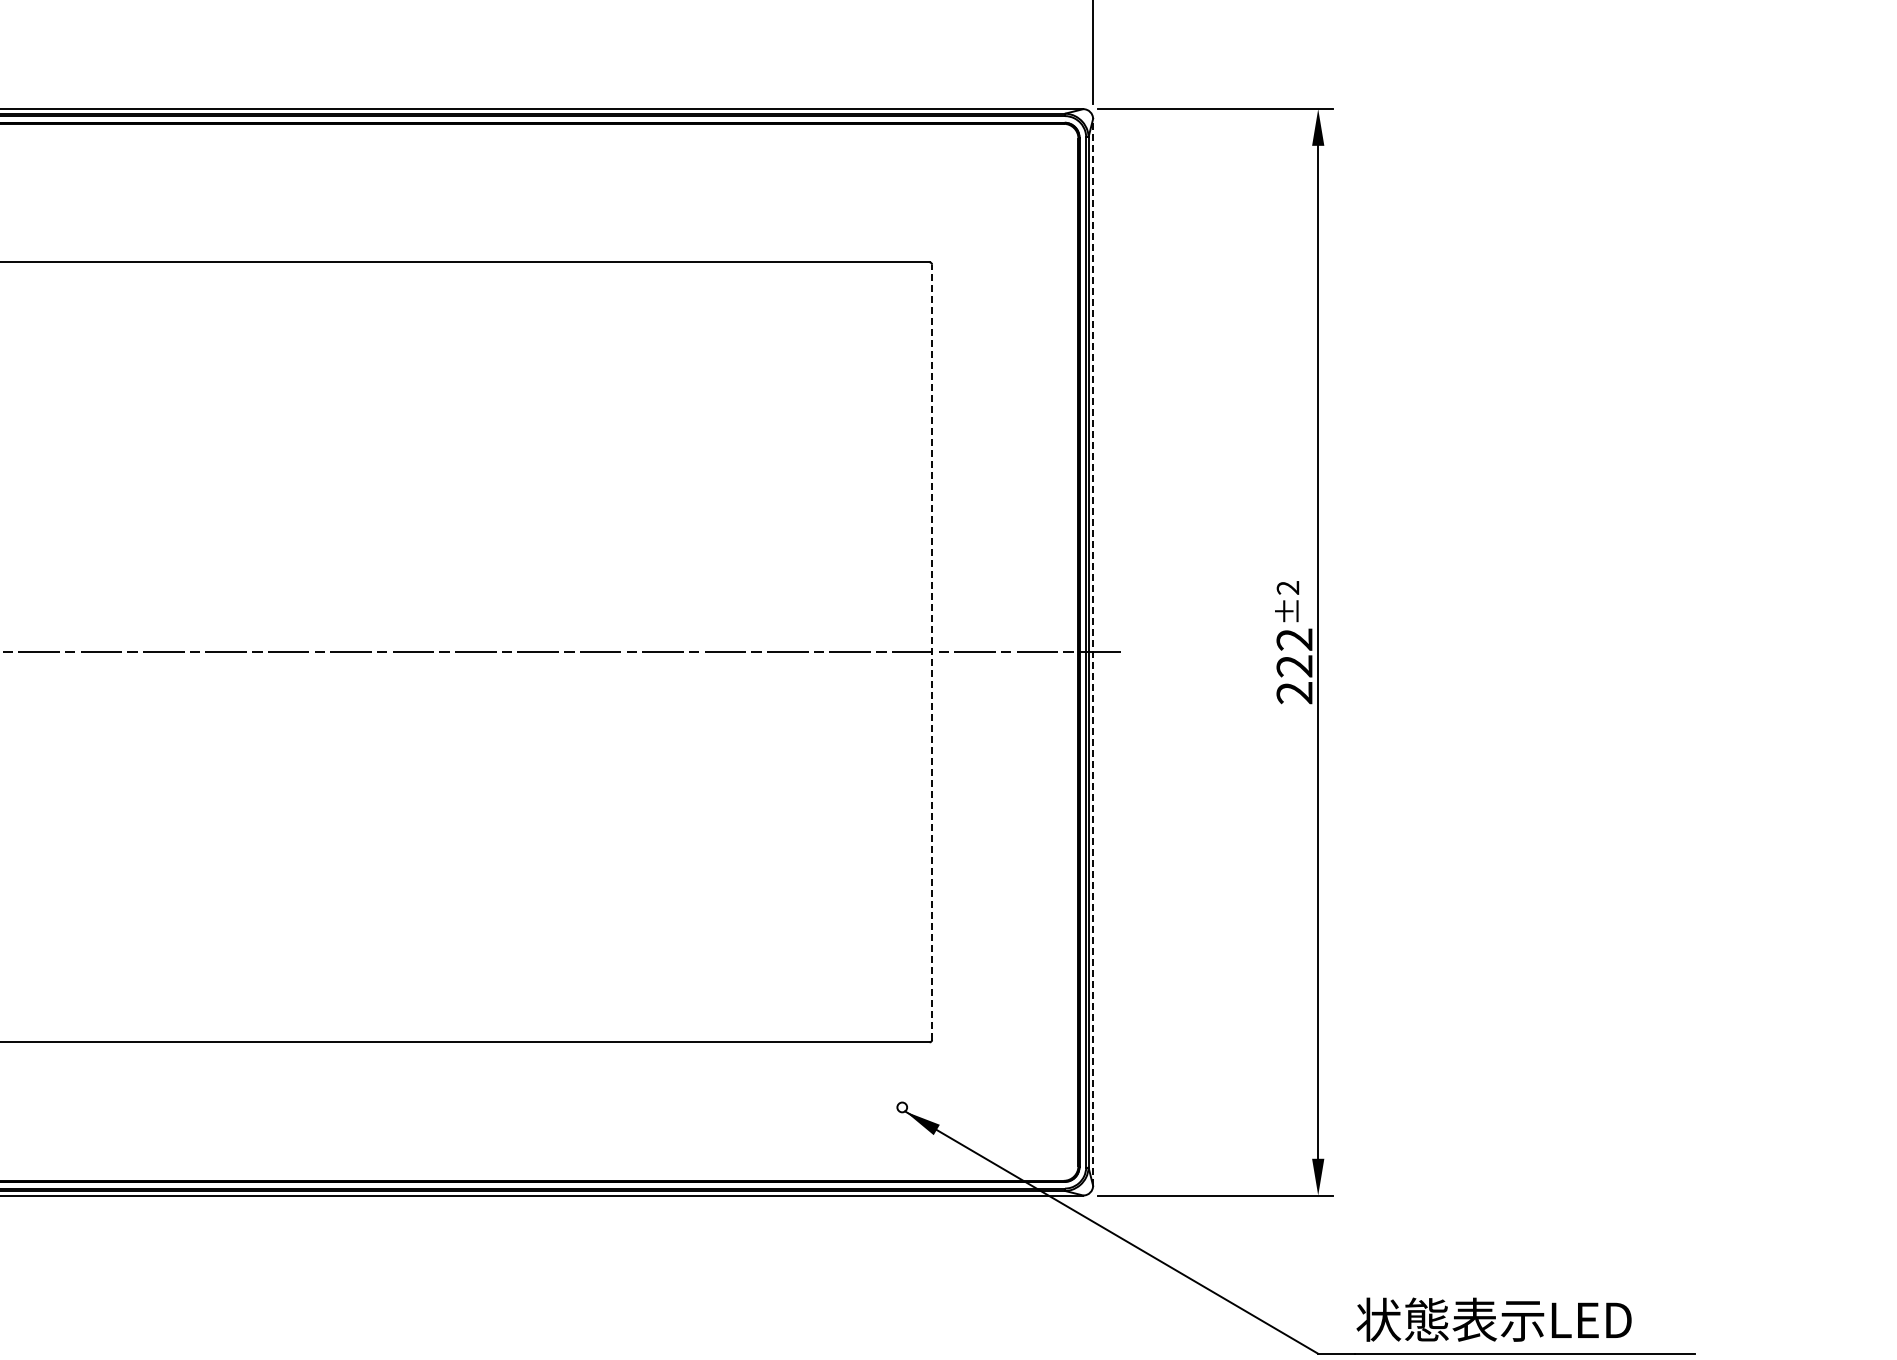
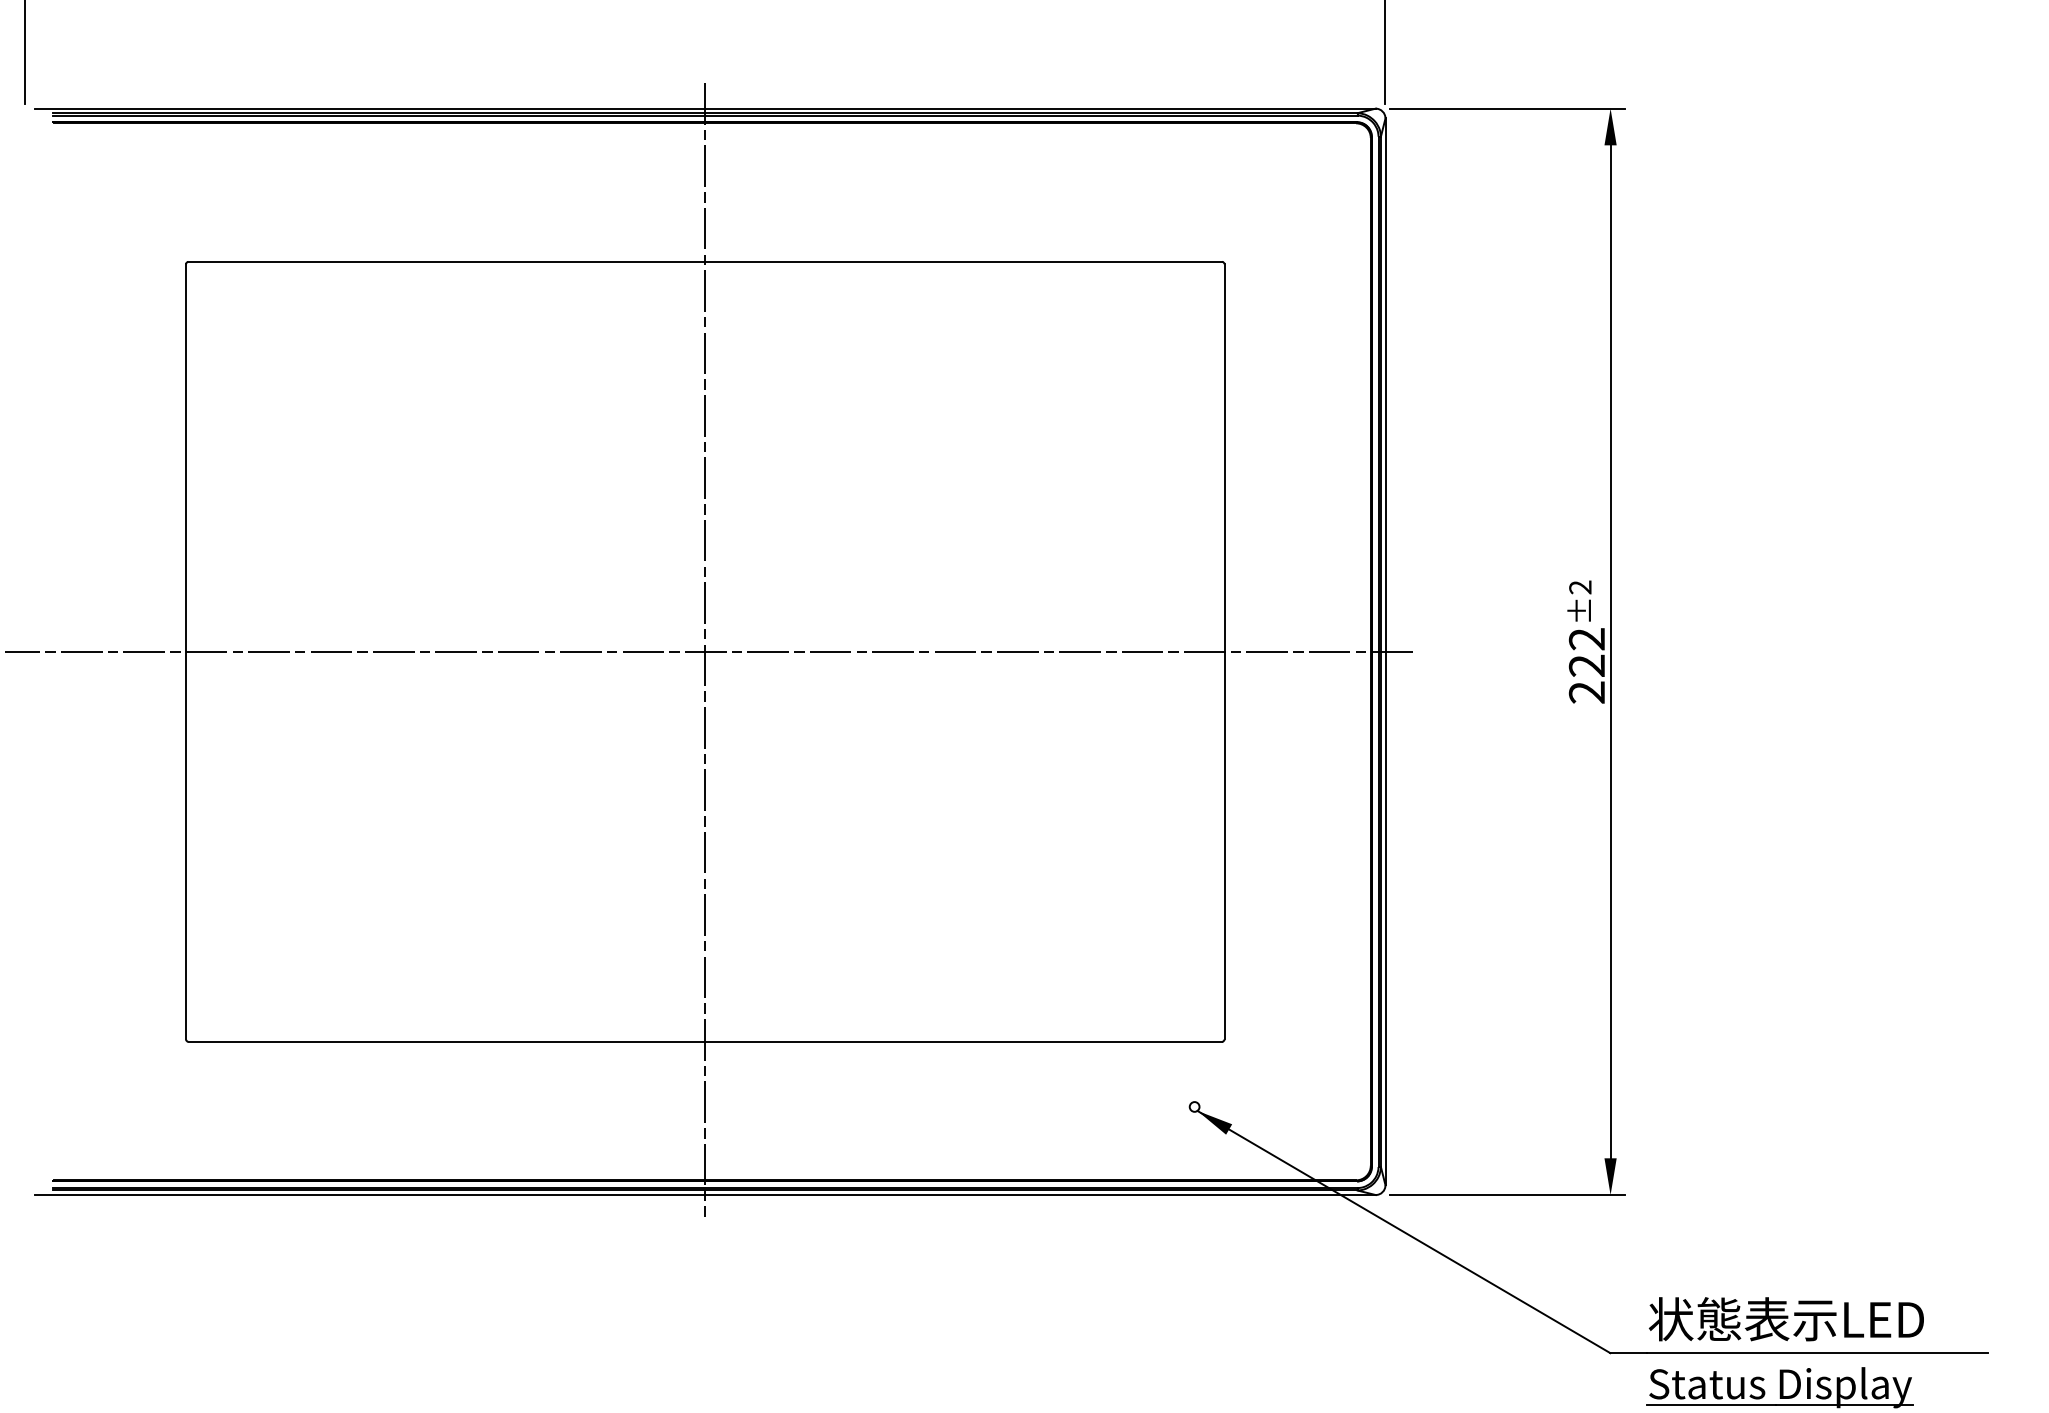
line: (413, 649) -> (705, 649), added
line: (932, 651) -> (1224, 651), dashed -> solid
line: (1093, 651) -> (1385, 651), dashed -> solid

